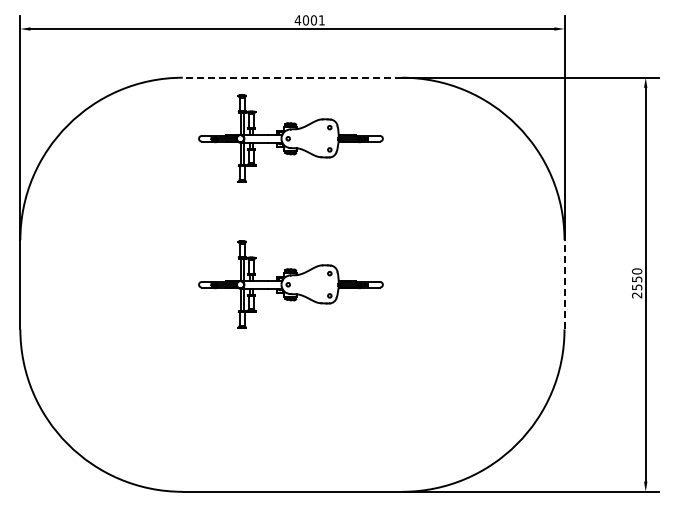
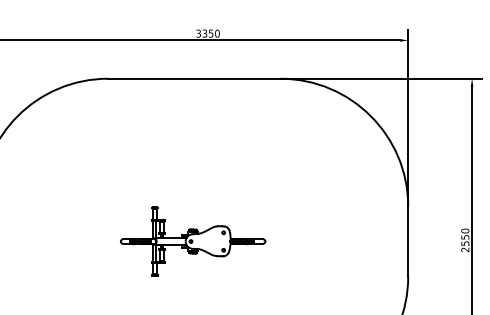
text: (309, 20) -> (207, 33), 4001 -> 3350
line: (292, 77) -> (194, 78), dashed -> solid
part: (290, 138) -> (192, 126), removed
line: (564, 284) -> (408, 241), dashed -> solid

